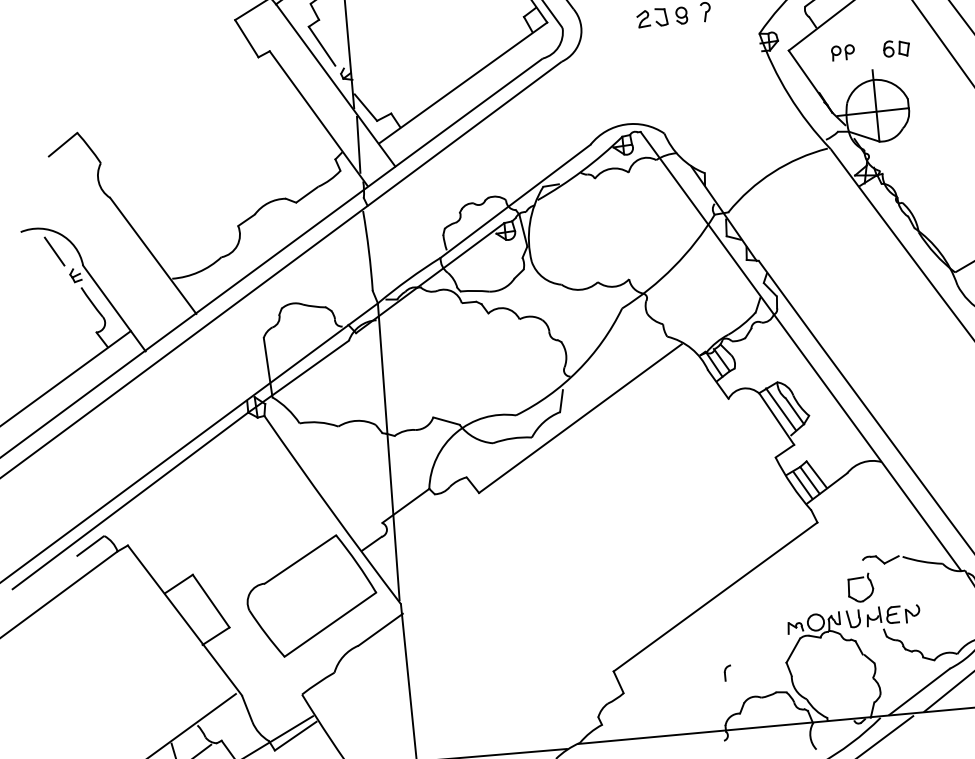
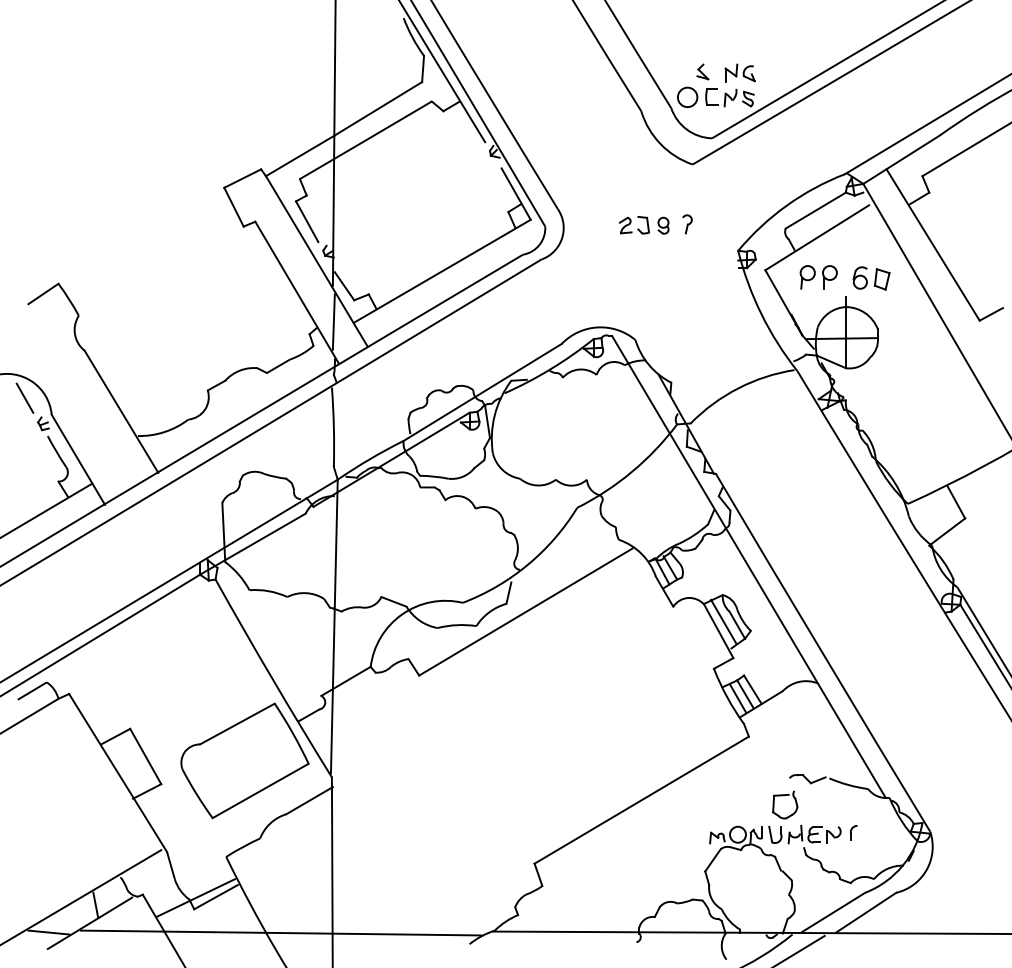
part: (896, 48) -> (871, 278), size x1.43
part: (843, 52) -> (818, 277), size x1.67
part: (727, 672) -> (853, 832), moved

